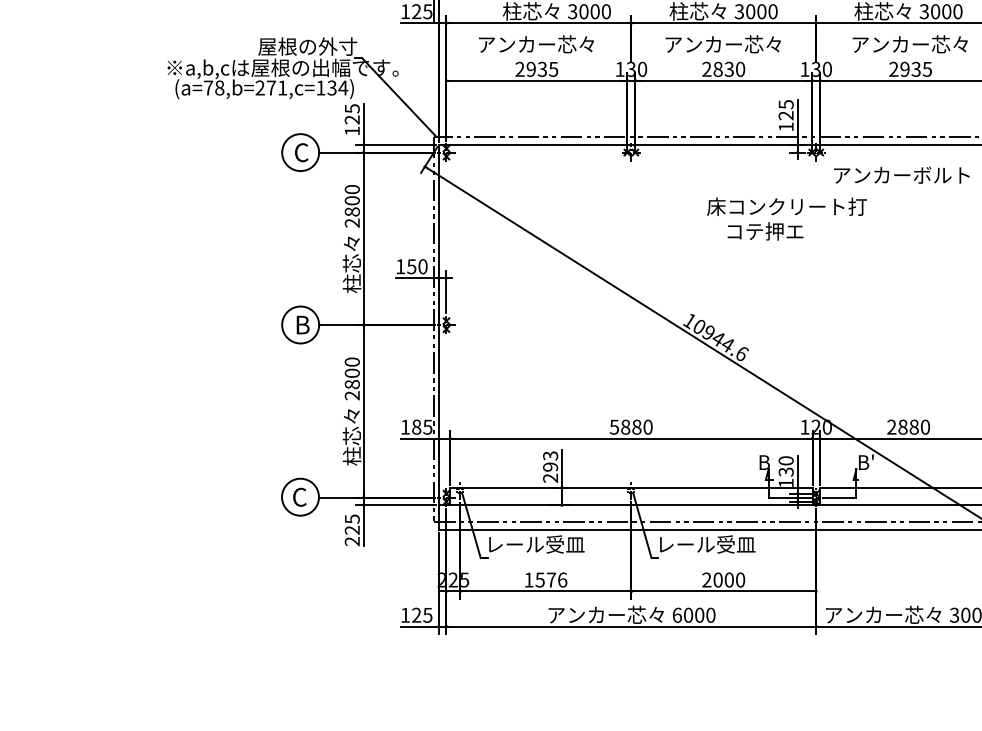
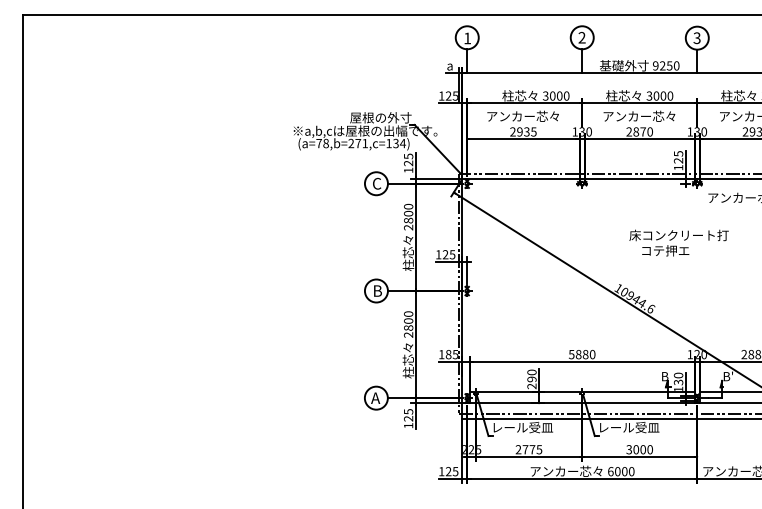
text: (728, 68) -> (642, 131), 2830 -> 2870
text: (786, 218) -> (678, 242), moved
text: (416, 266) -> (448, 254), 150 -> 125
text: (549, 455) -> (531, 372), 293 -> 290
text: (299, 497) -> (375, 398), C -> A
text: (352, 541) -> (408, 425), 225 -> 125
text: (544, 579) -> (528, 449), 1576 -> 2775
text: (707, 581) -> (629, 450), 2000 -> 3000

